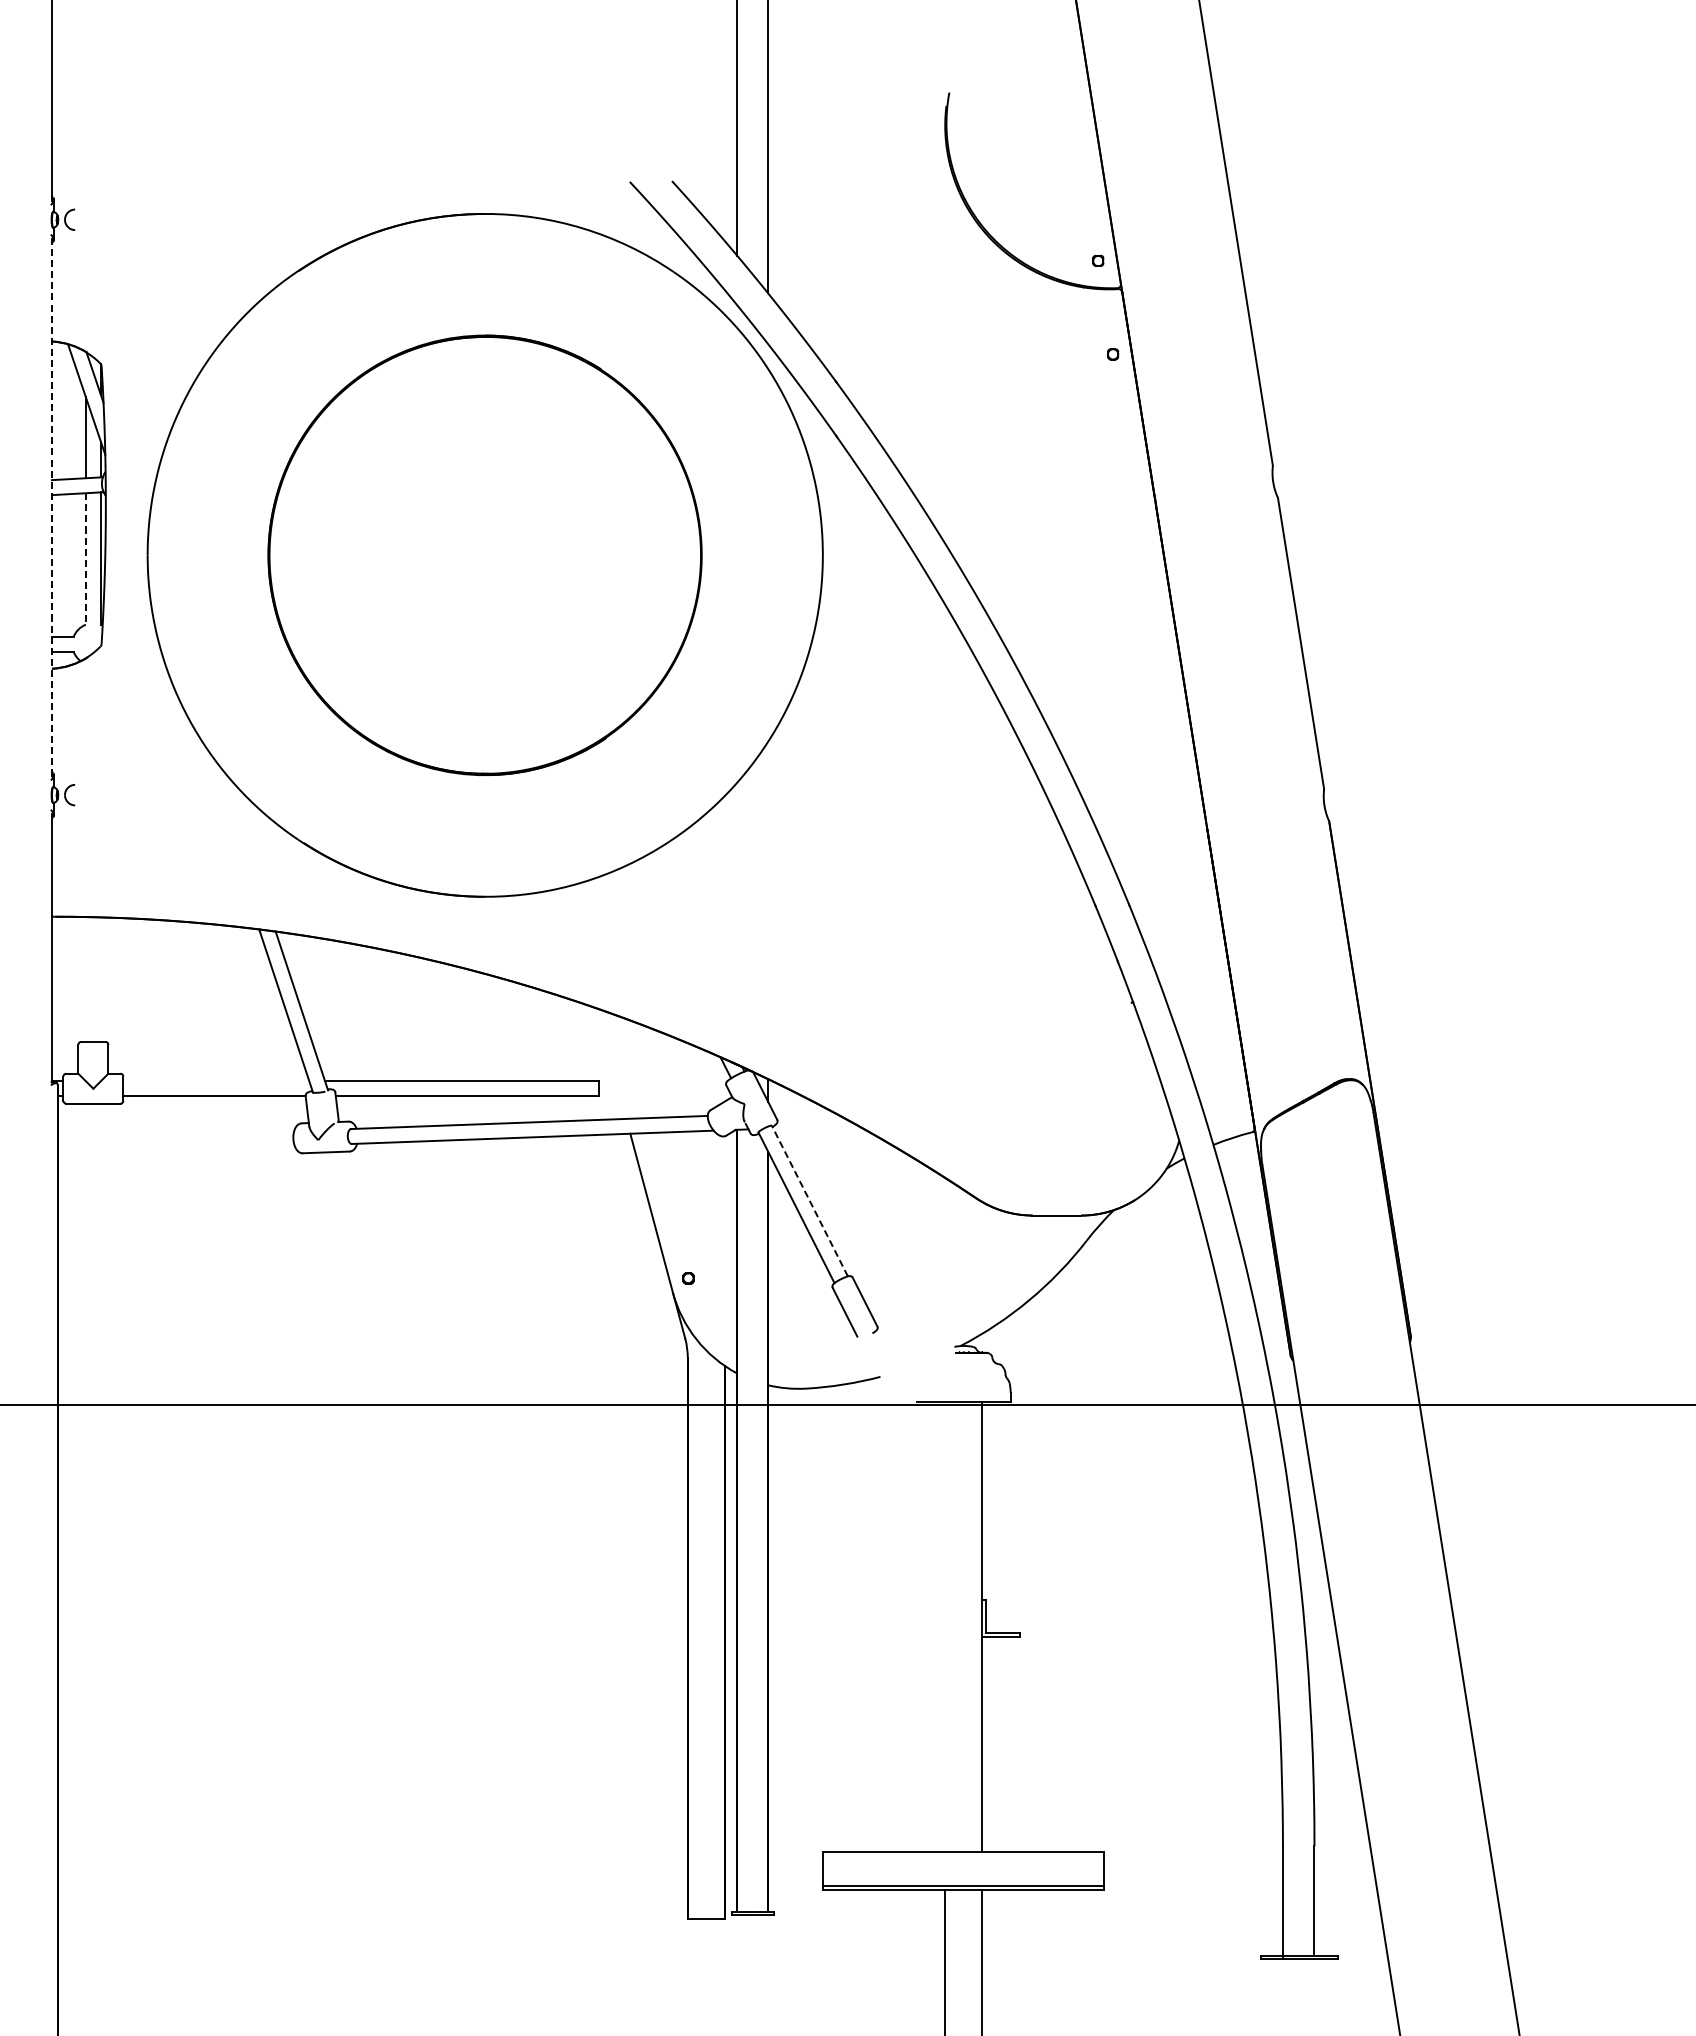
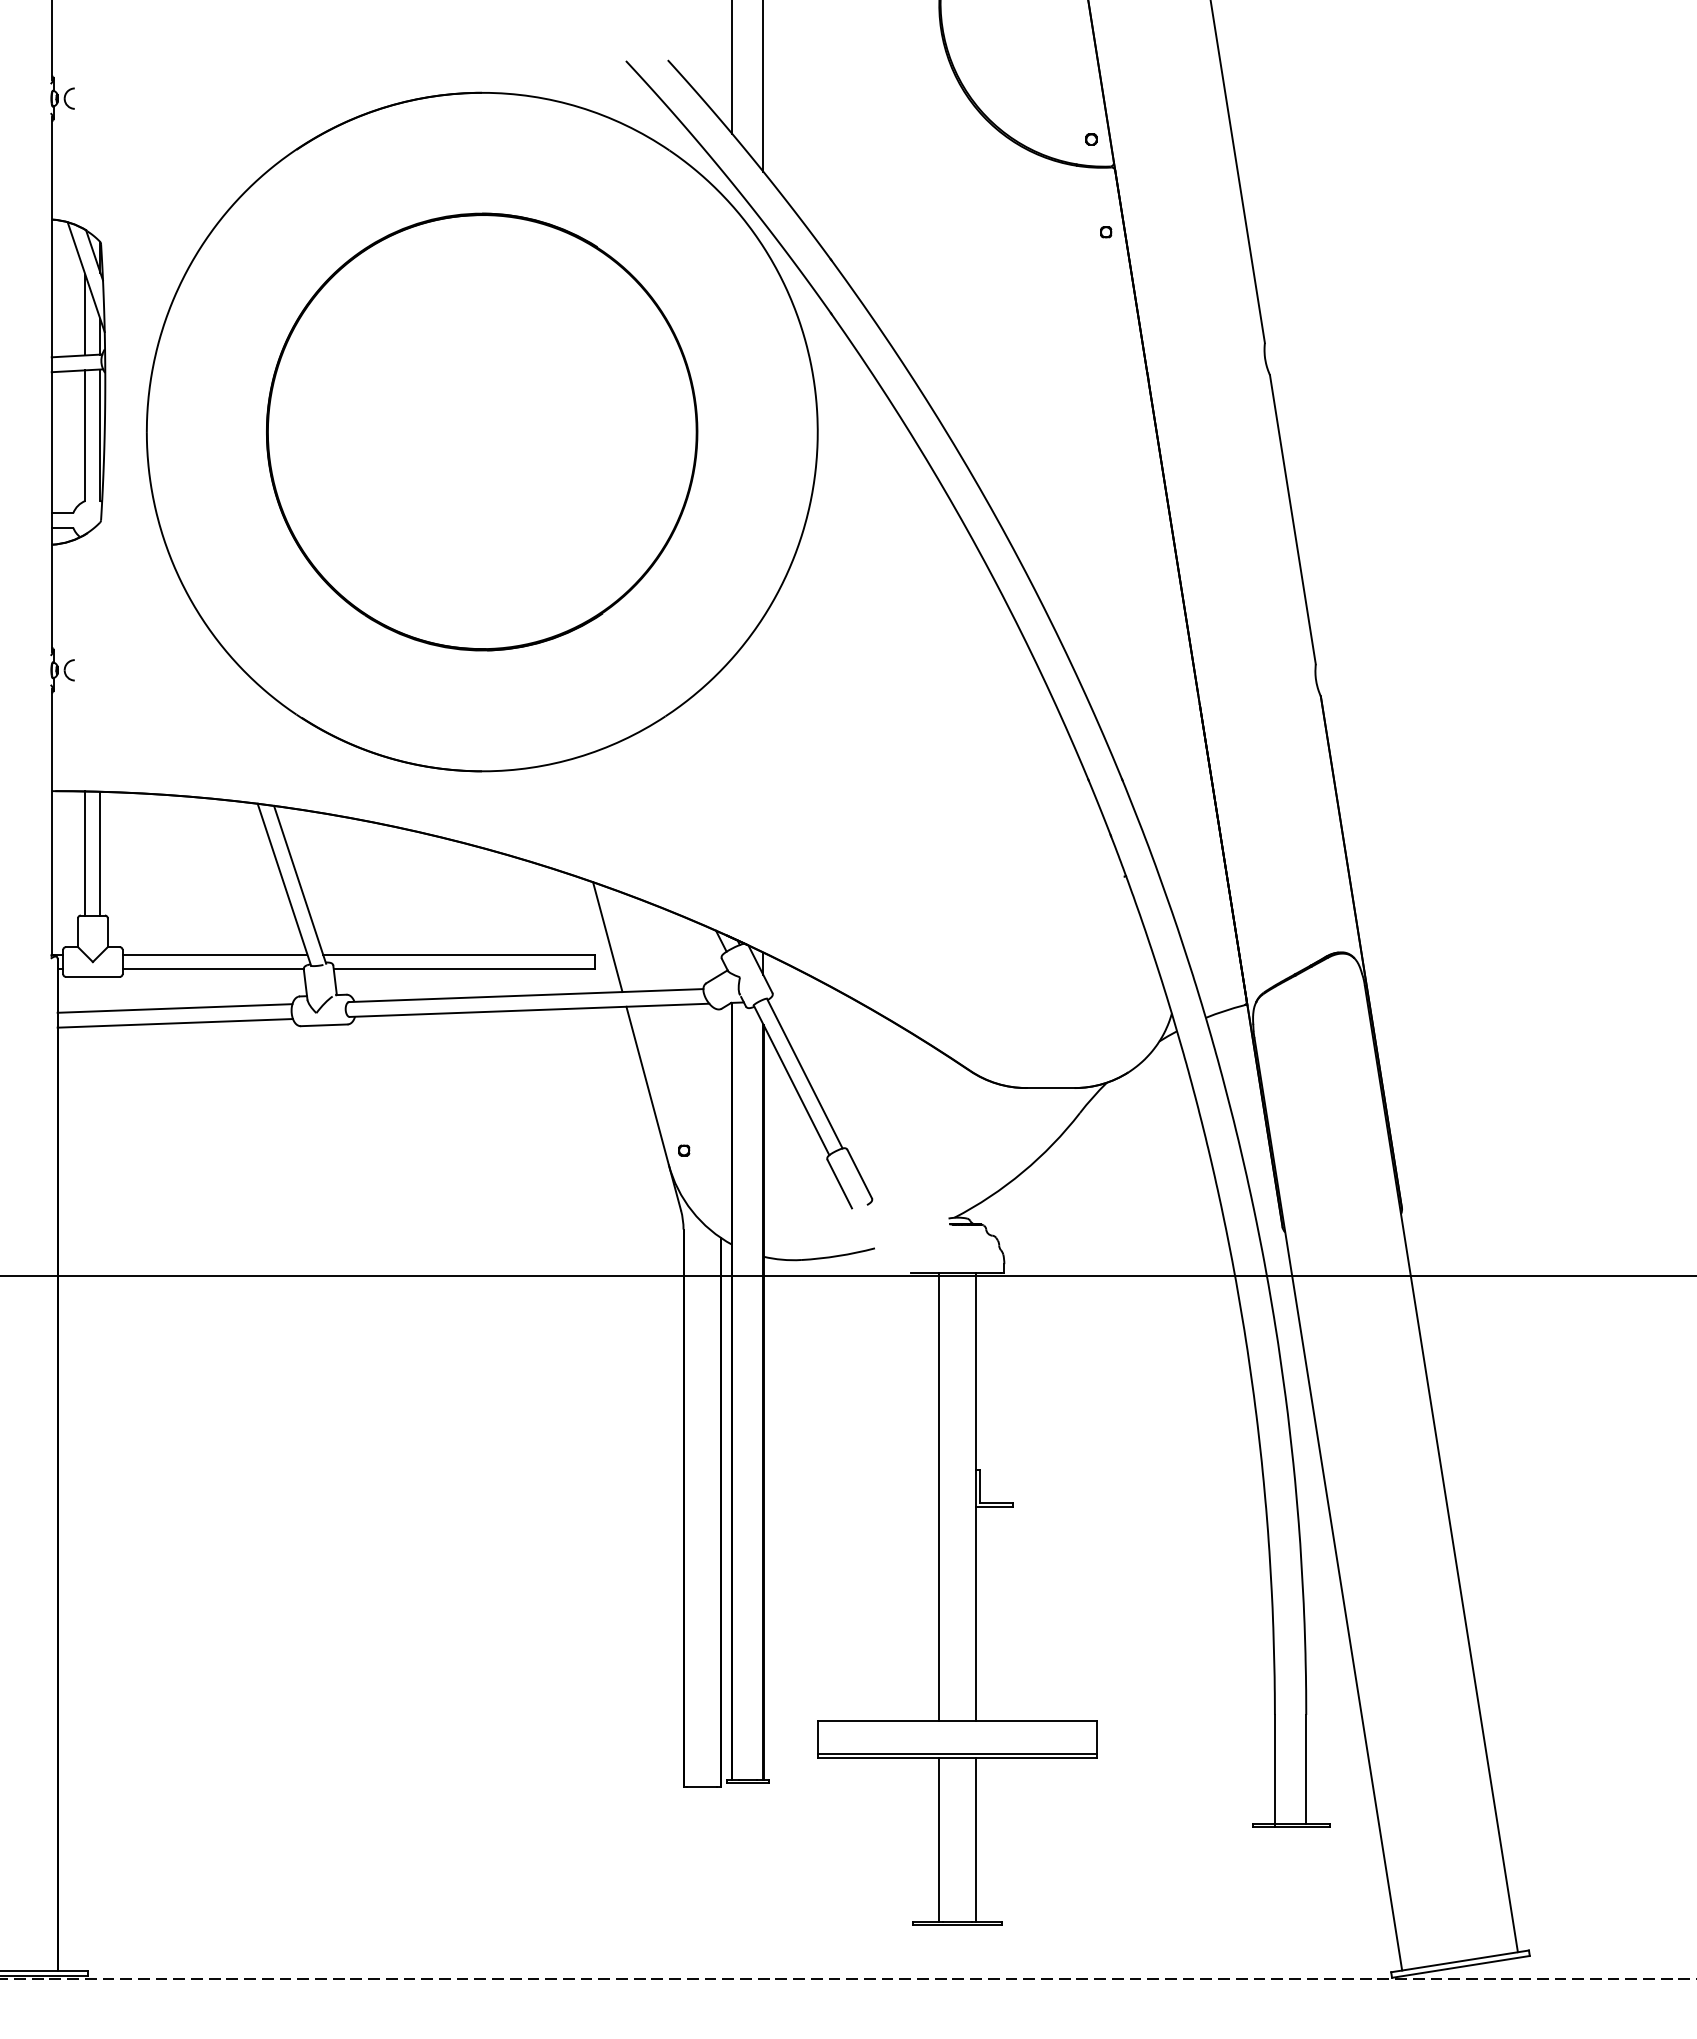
line: (51, 506) -> (51, 383), dashed -> solid
line: (85, 559) -> (85, 436), dashed -> solid
line: (85, 979) -> (85, 853), added
line: (101, 979) -> (100, 853), added
line: (611, 1064) -> (607, 937), added
line: (215, 1081) -> (214, 954), added
line: (175, 1135) -> (174, 1008), added
line: (175, 1150) -> (174, 1023), added
line: (809, 1200) -> (804, 1073), dashed -> solid
line: (944, 1626) -> (938, 1496), added

